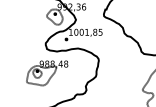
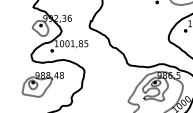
part: (46, 73) -> (42, 84), moved

